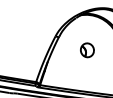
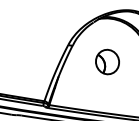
part: (87, 50) -> (107, 62), size x1.43

